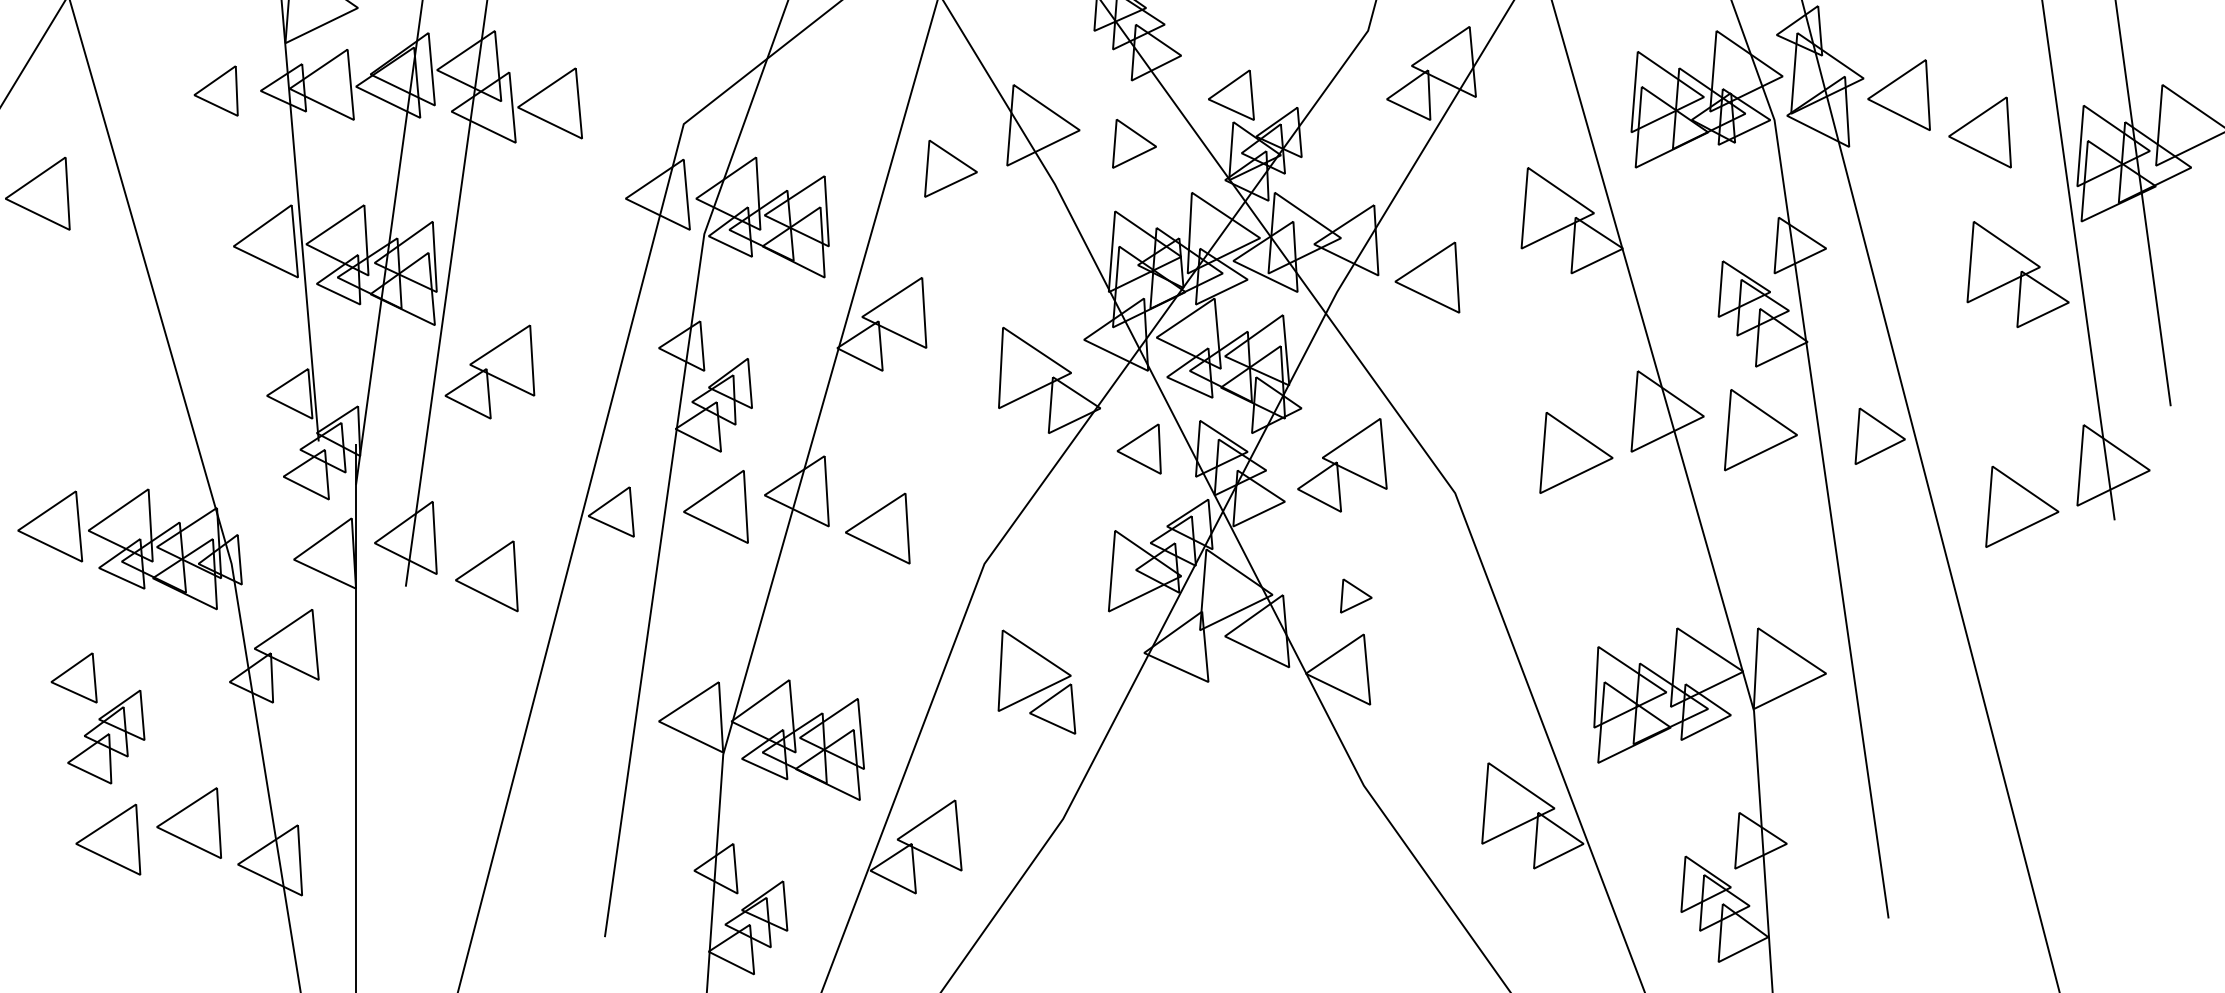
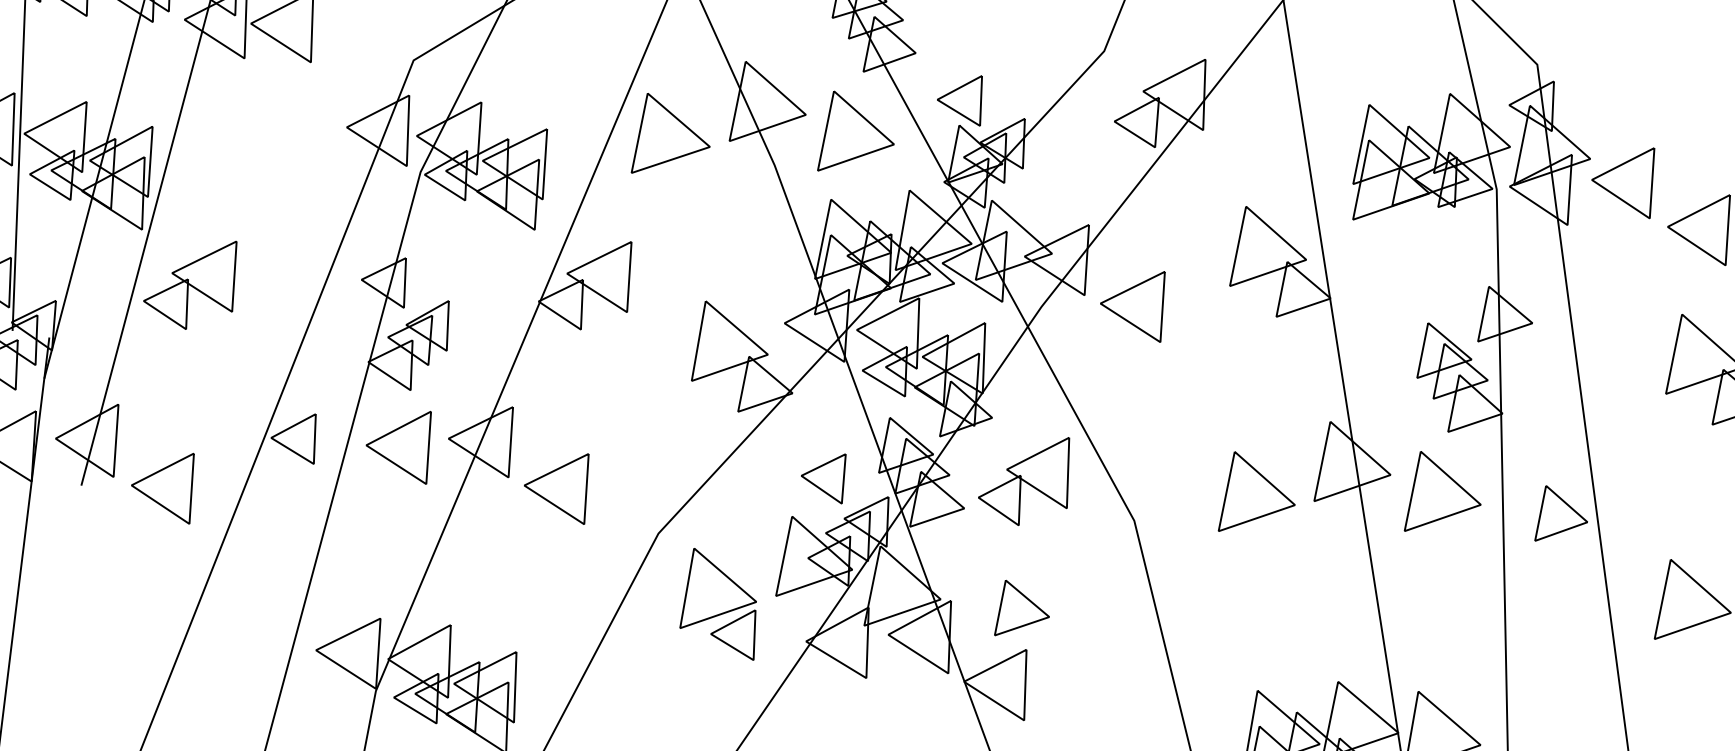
part: (1134, 143) -> (858, 134), size x1.67
part: (950, 168) -> (672, 136), size x1.43
part: (1138, 448) -> (822, 475), moved
part: (1355, 595) -> (1022, 610), size x1.67
part: (1036, 681) -> (721, 603), moved

